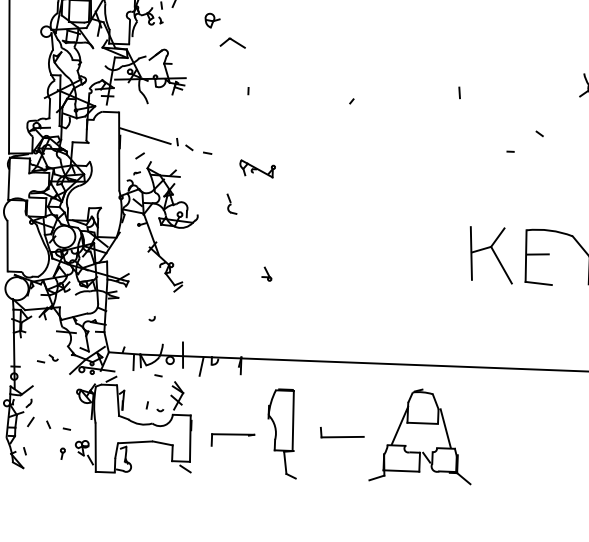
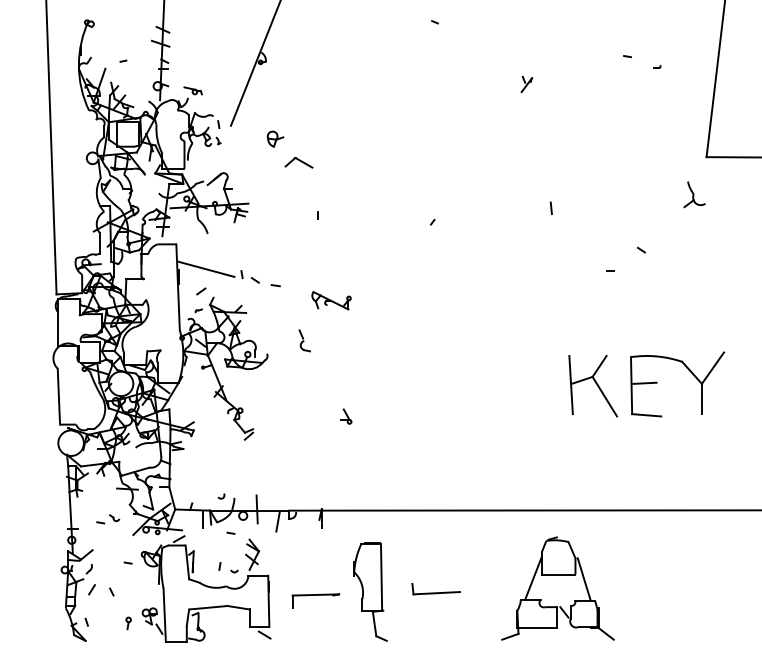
arc: (152, 319) -> (221, 497), moved
part: (421, 424) -> (557, 575), moved
line: (66, 428) -> (127, 562), moved

